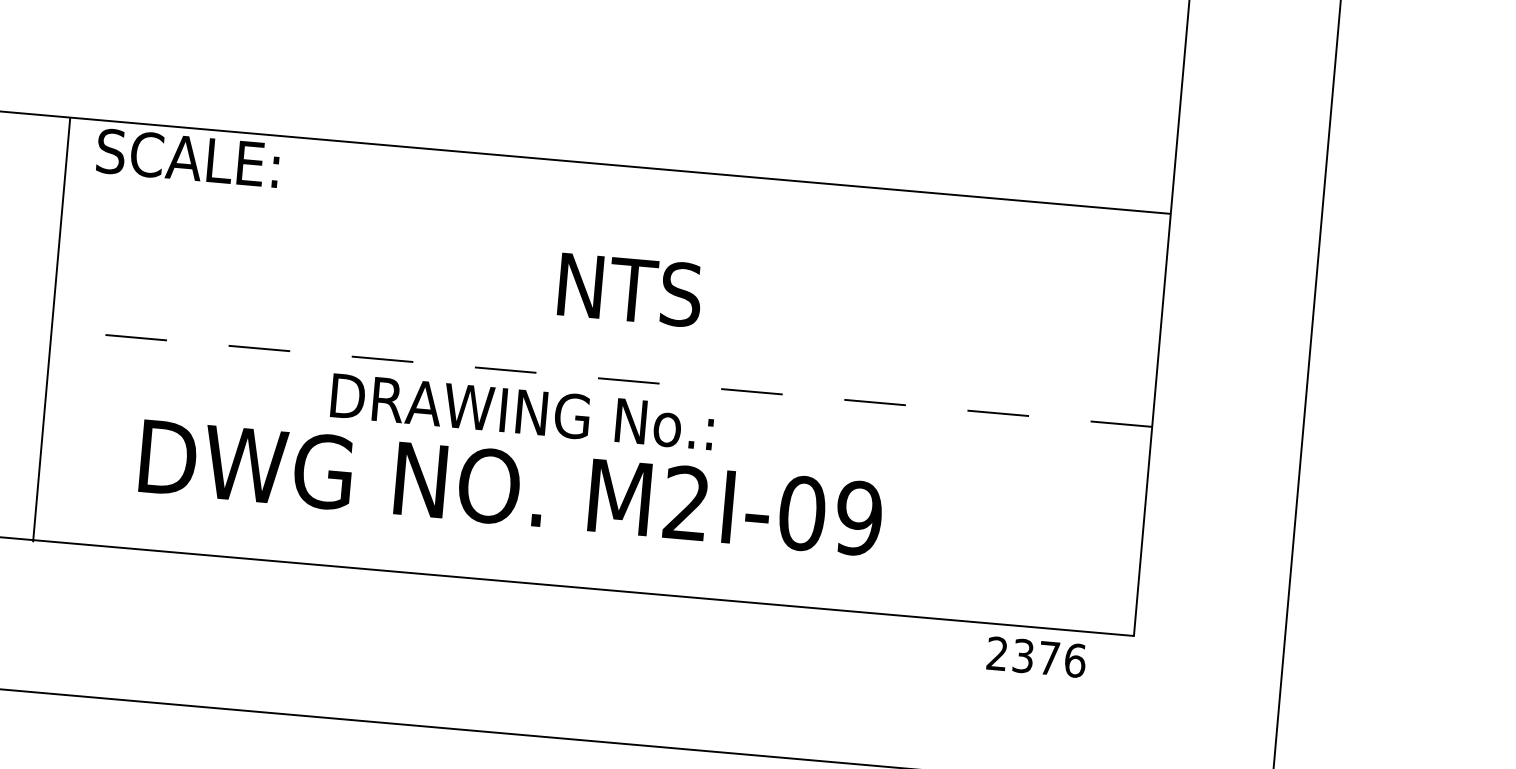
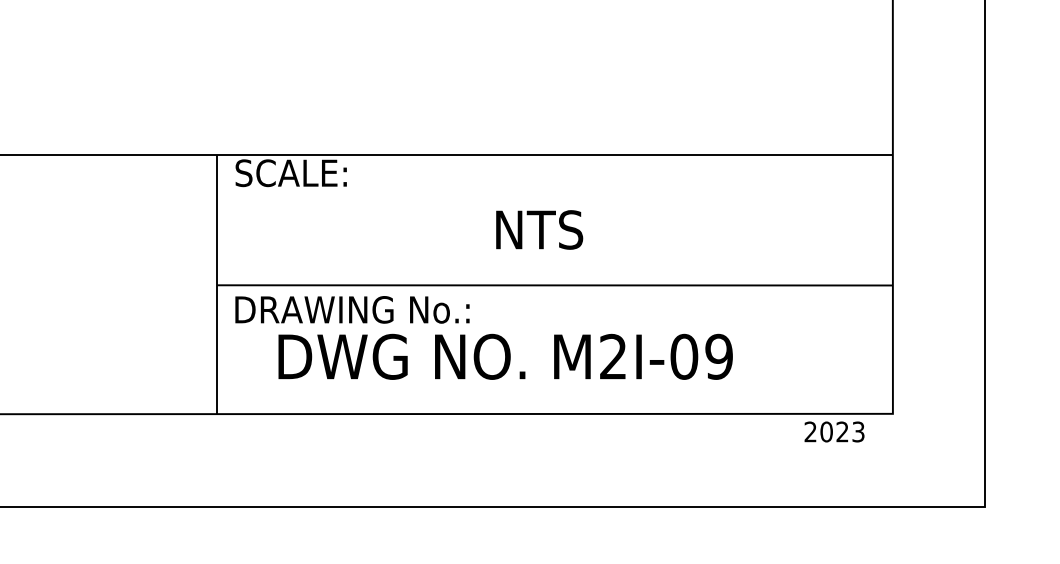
text: (630, 289) -> (539, 229), moved
line: (602, 378) -> (555, 285), dashed -> solid
text: (522, 411) -> (352, 309), moved
text: (1049, 657) -> (842, 431), 2376 -> 2023

